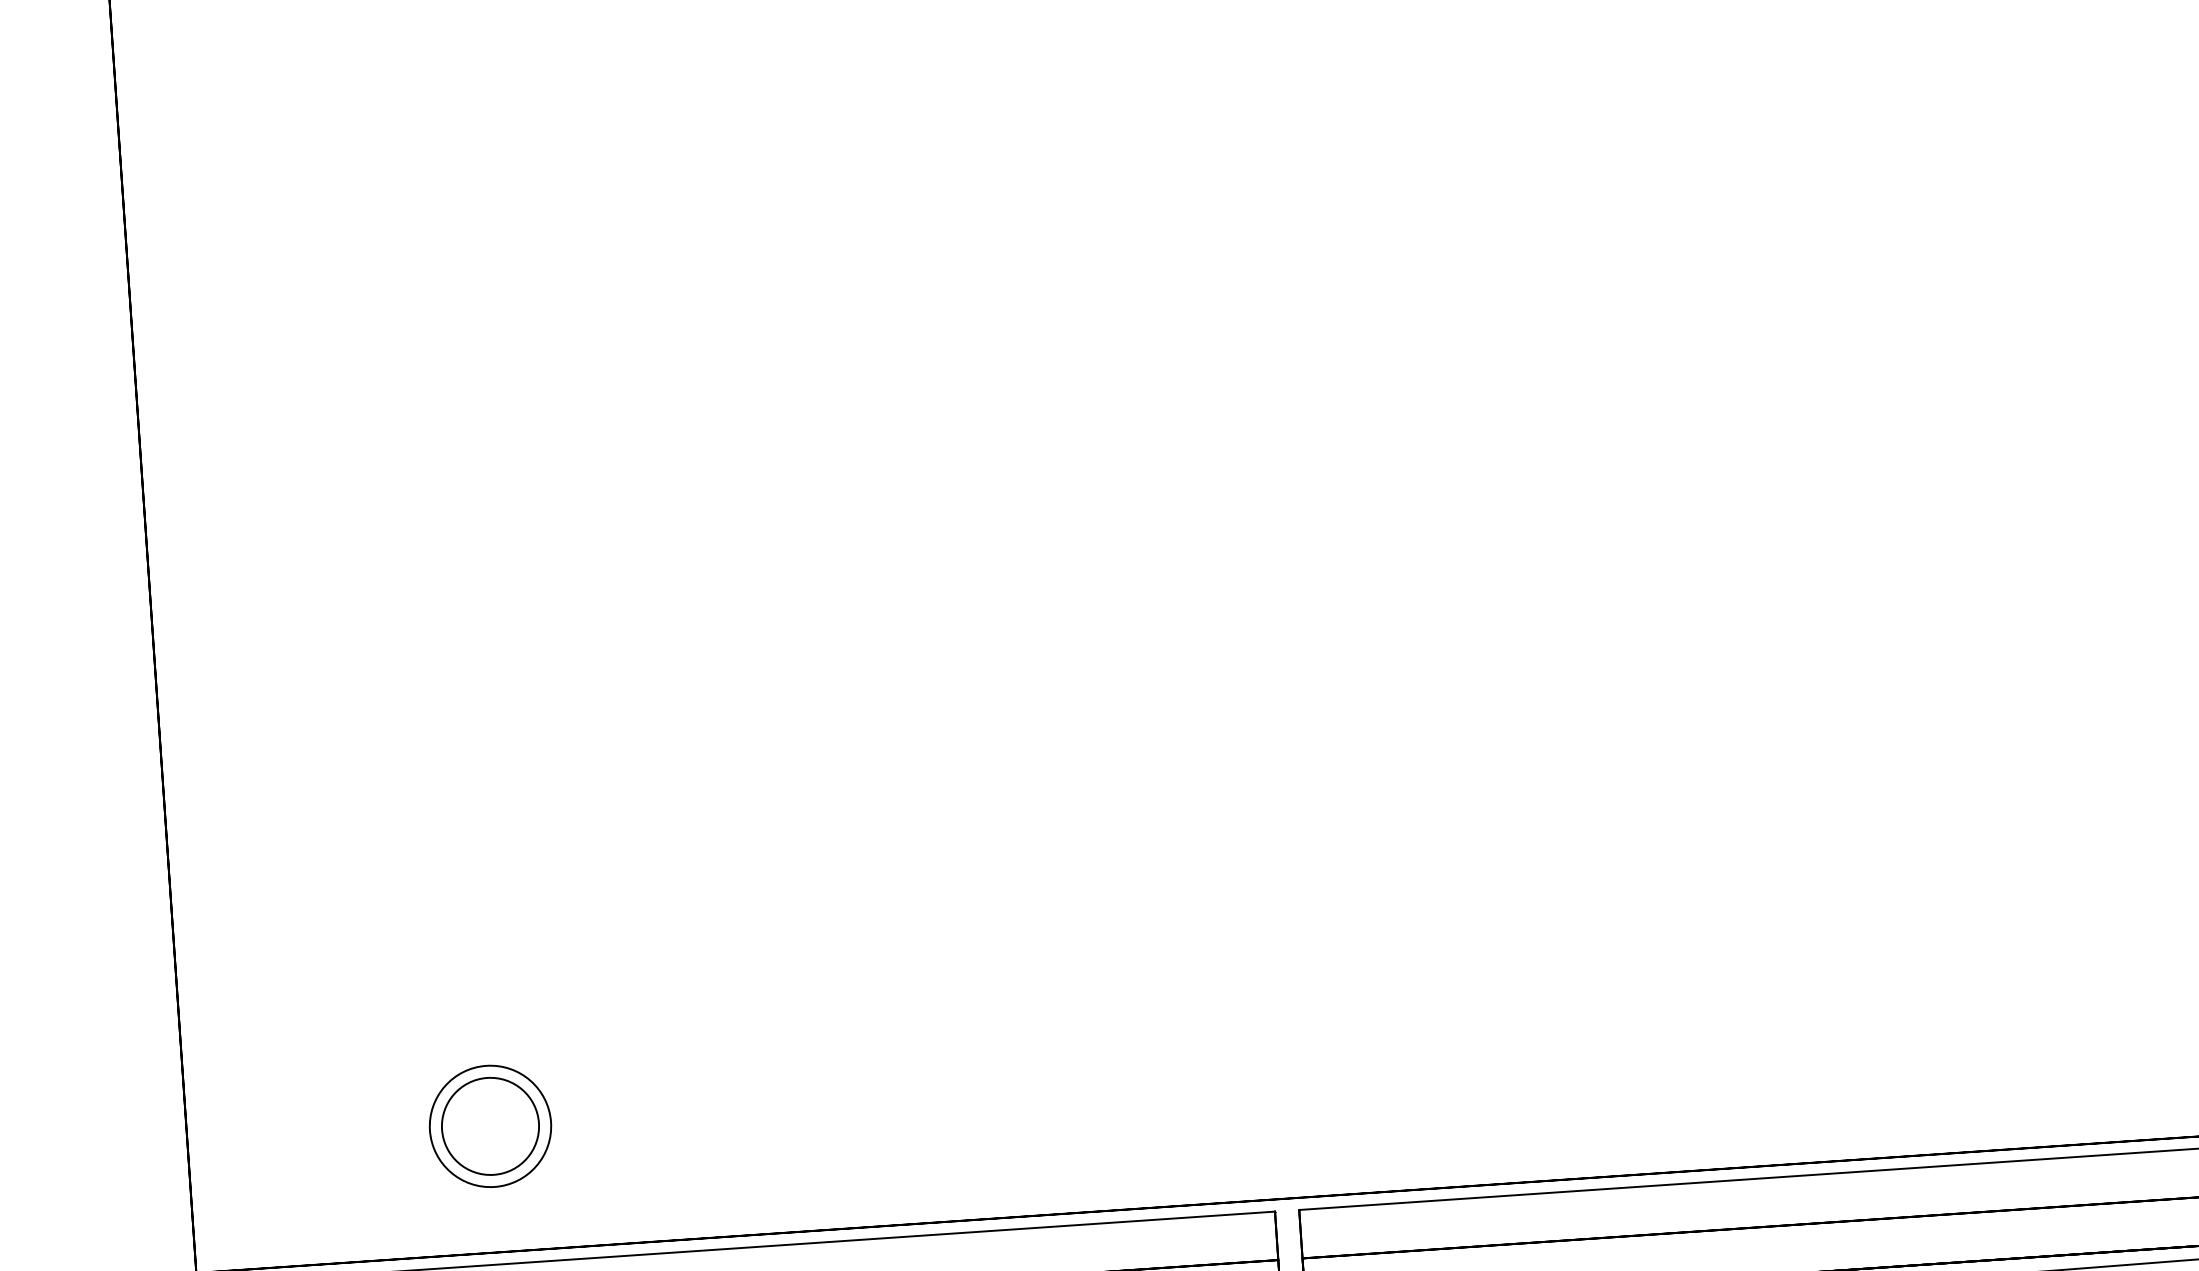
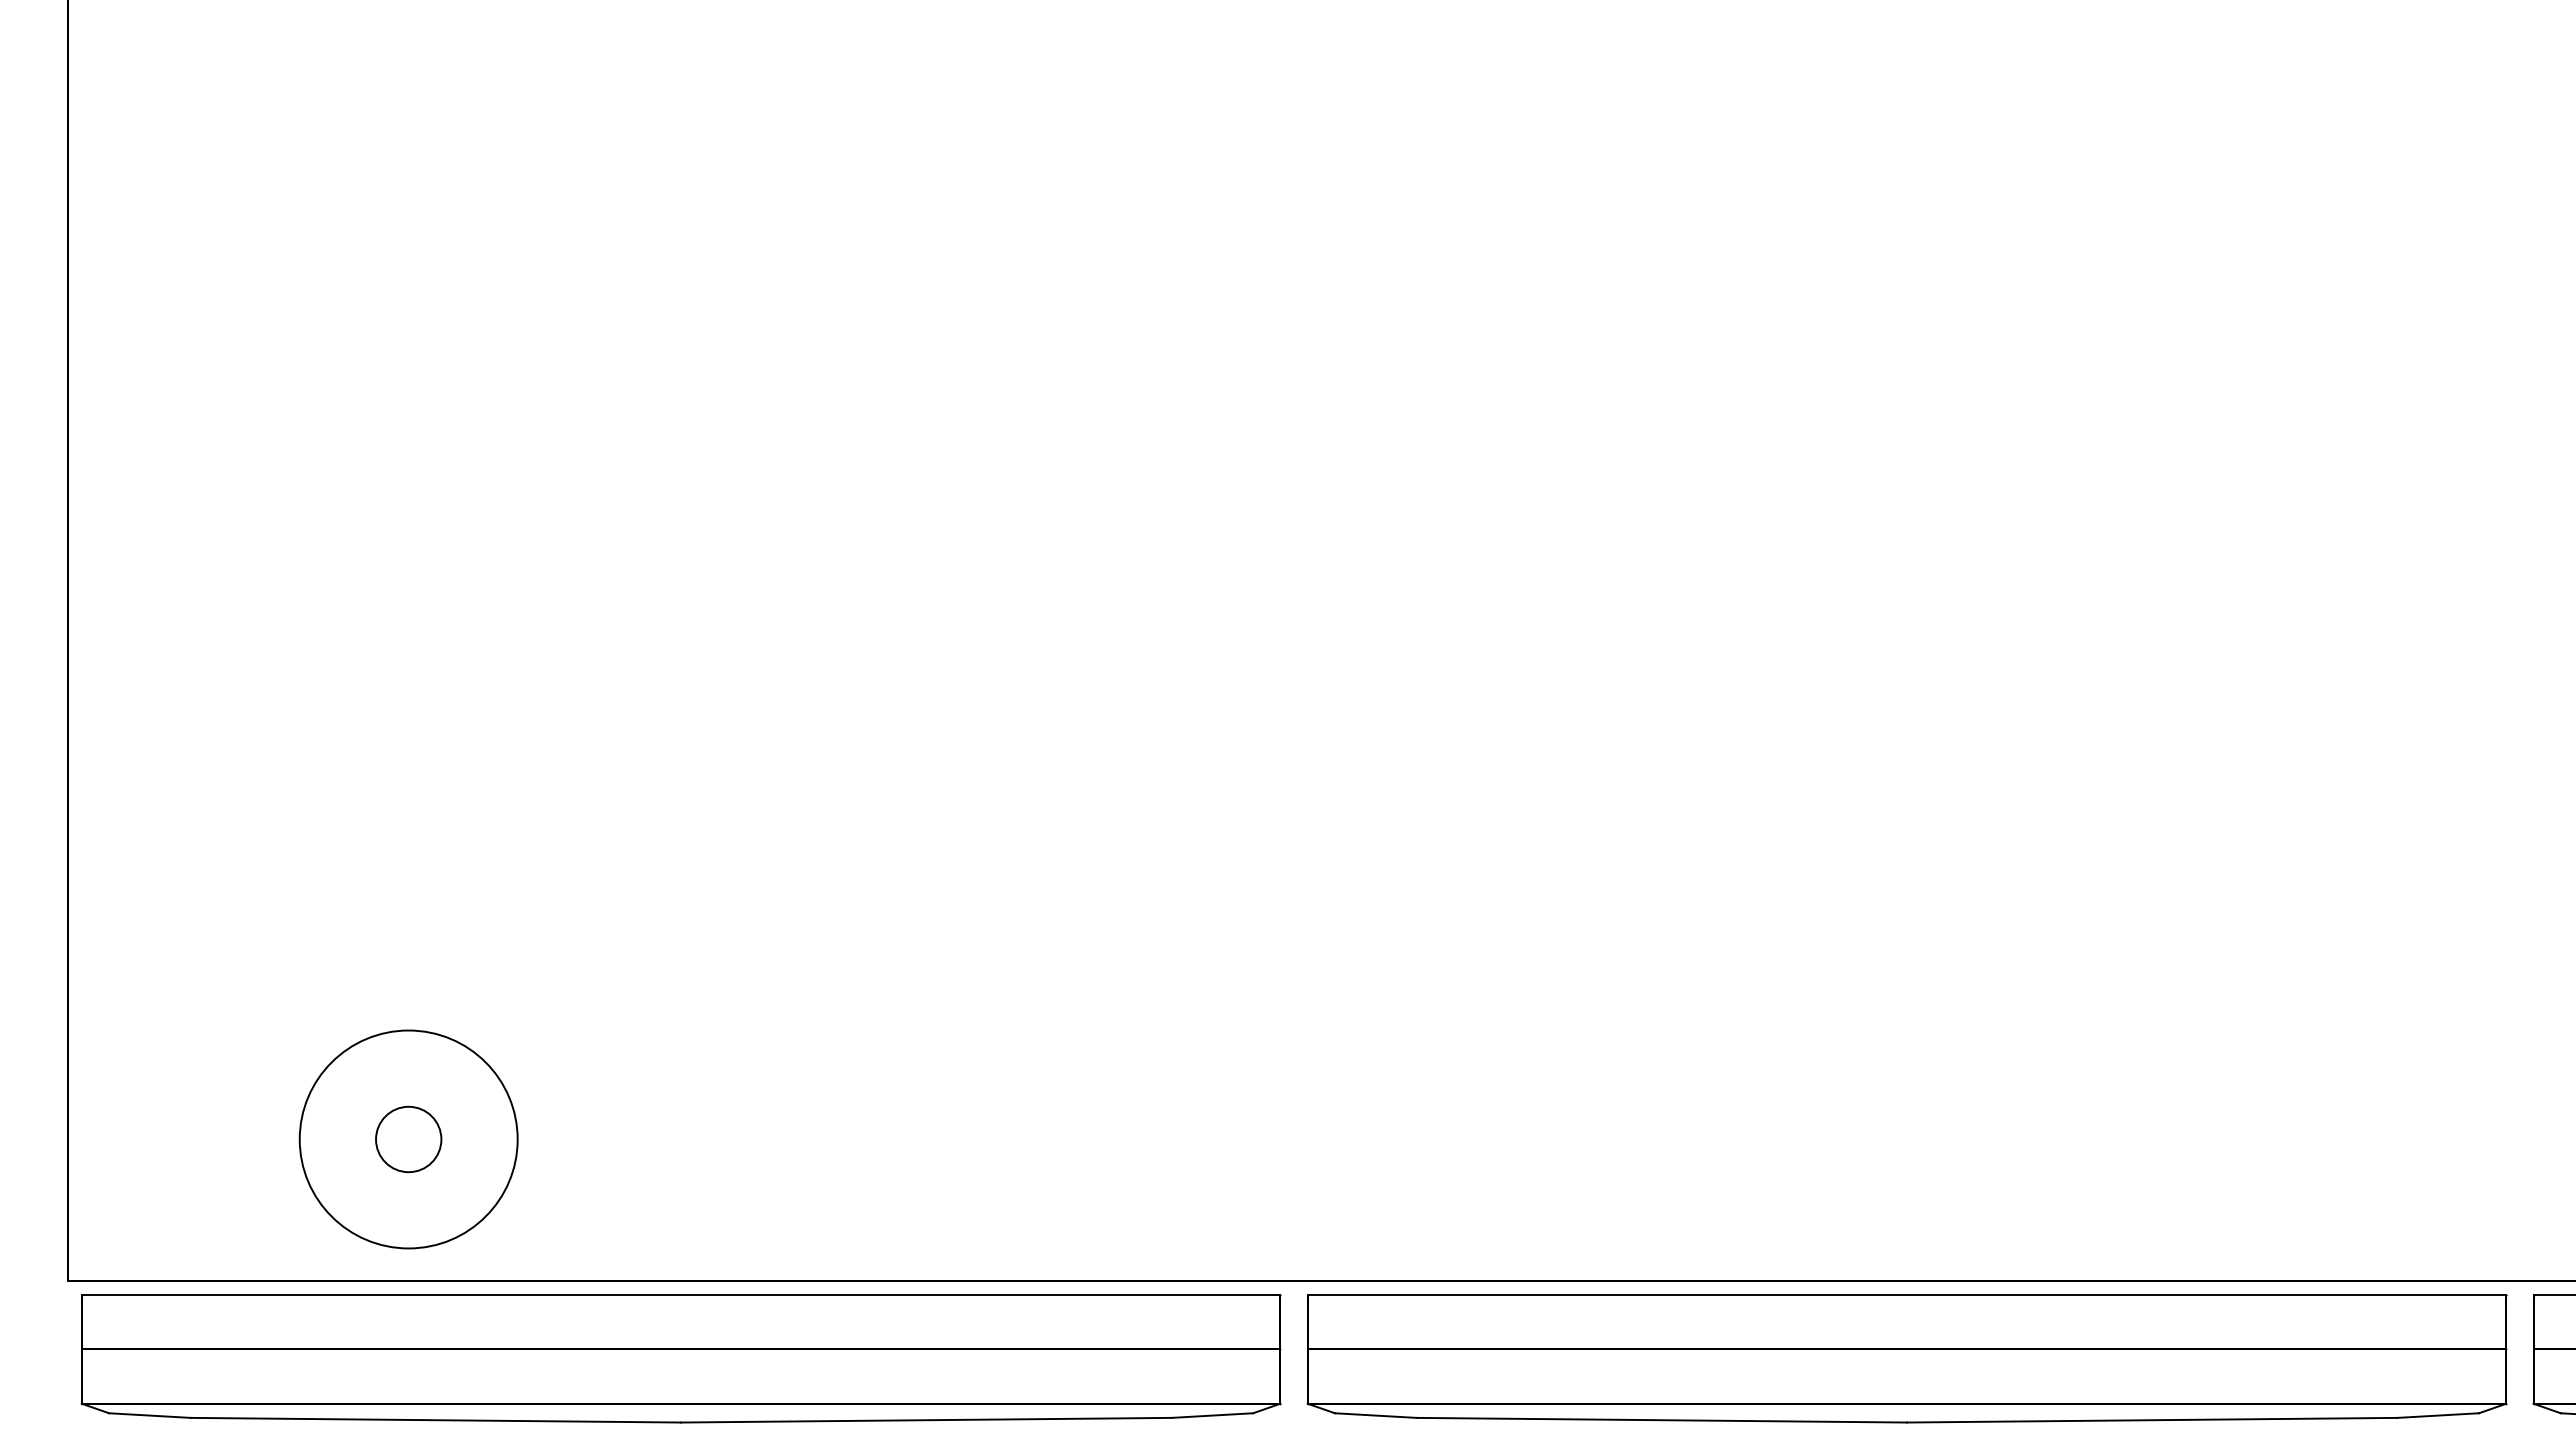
circle: (490, 1126) -> (408, 1139), size x0.6
circle: (490, 1126) -> (408, 1139), size x1.6

